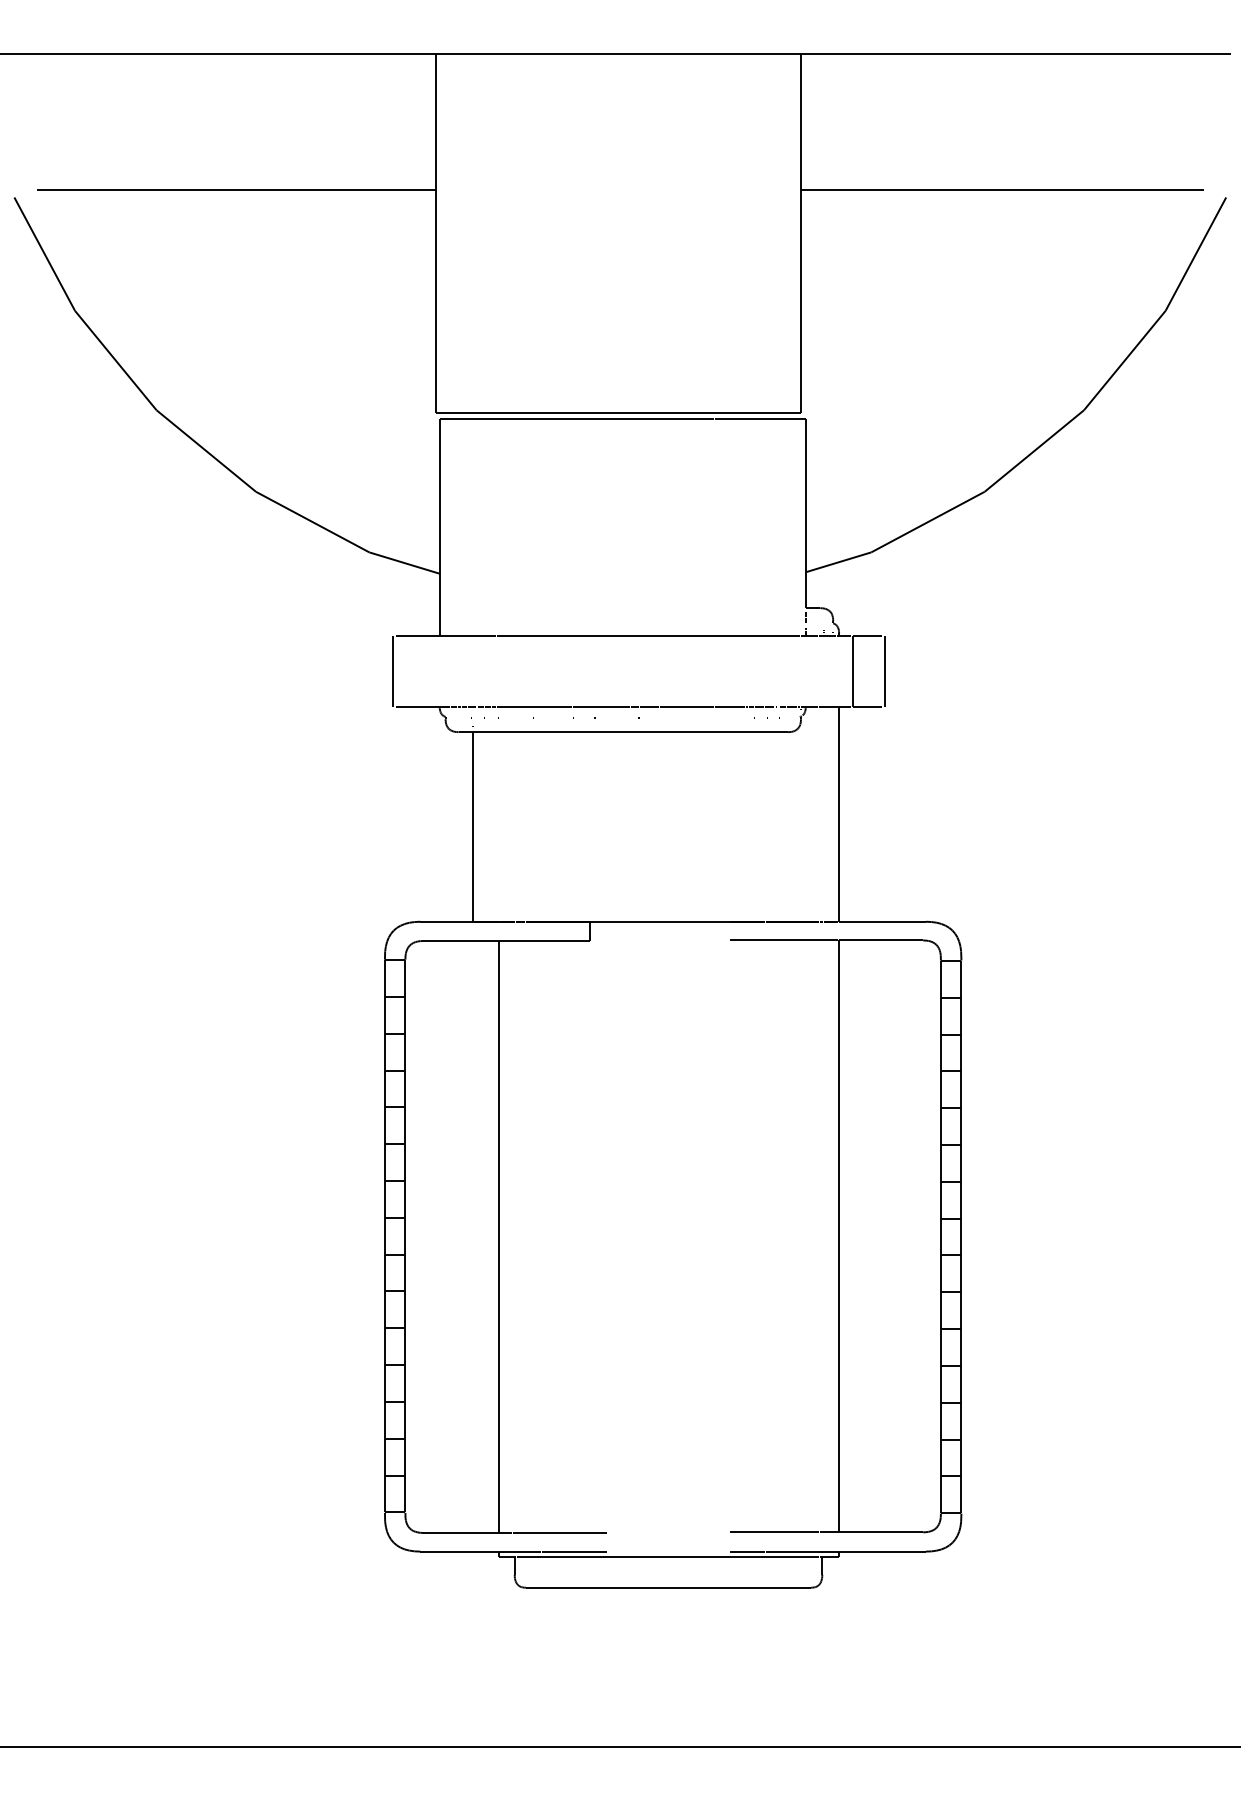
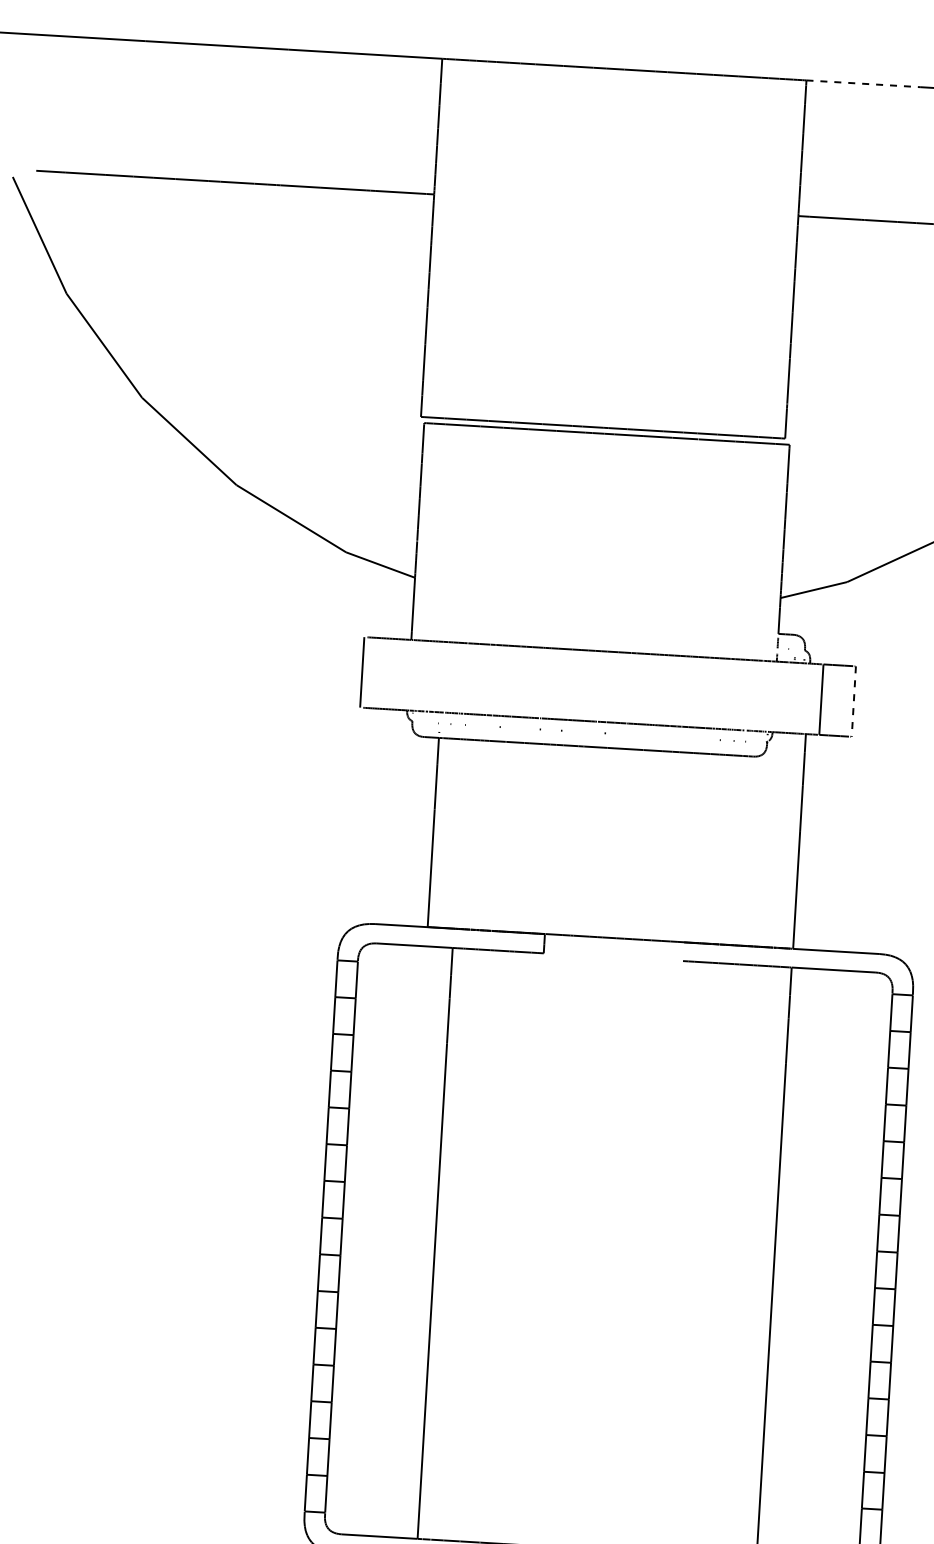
line: (857, 54) -> (862, 84), solid -> dashed
line: (885, 671) -> (854, 701), solid -> dashed

